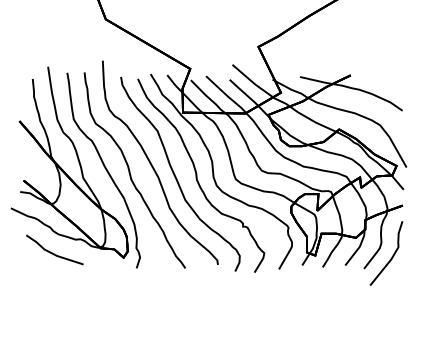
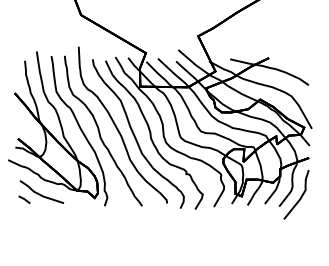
line: (31, 259) -> (24, 199), added

